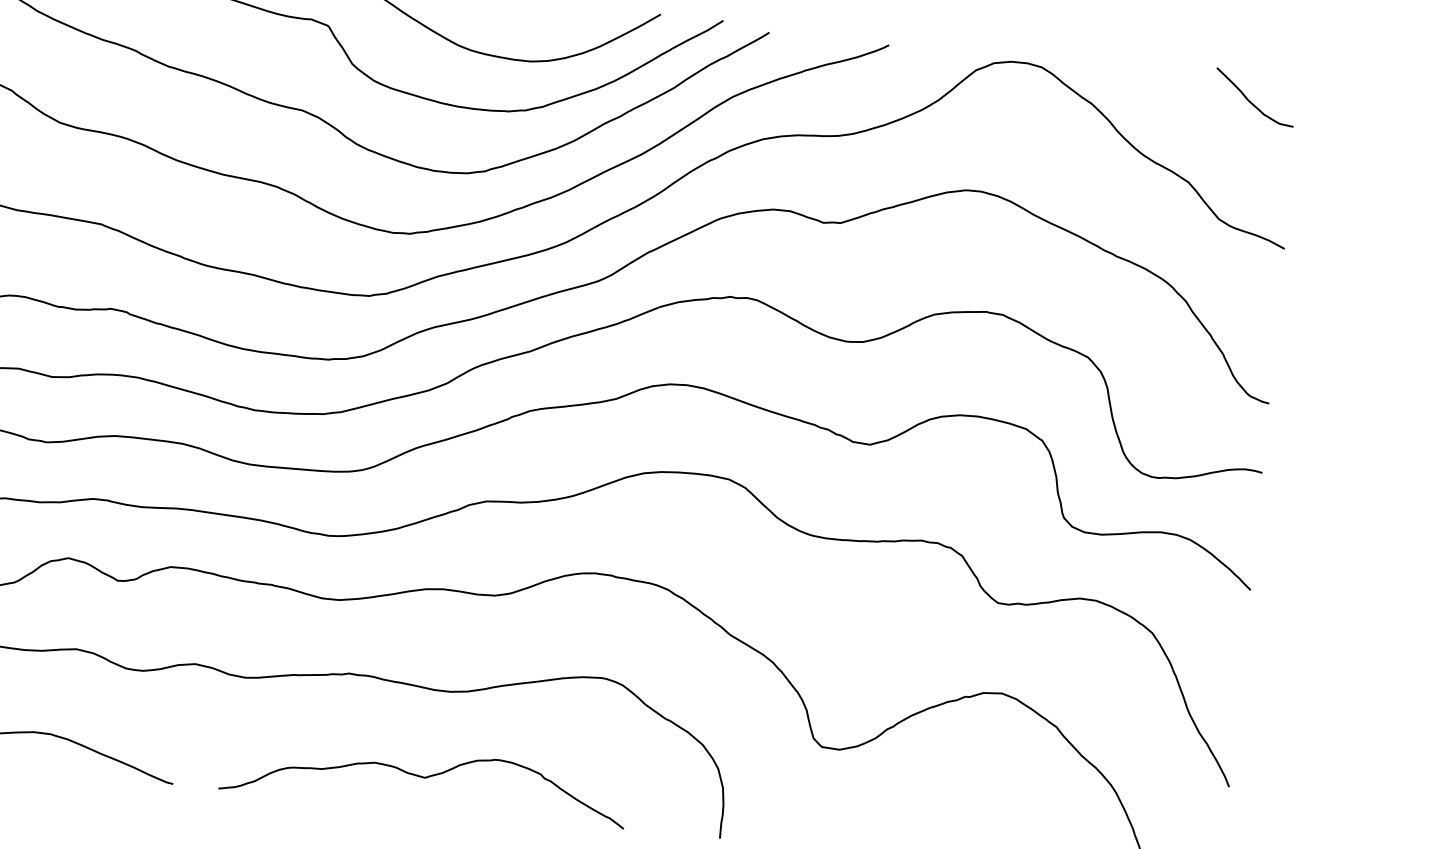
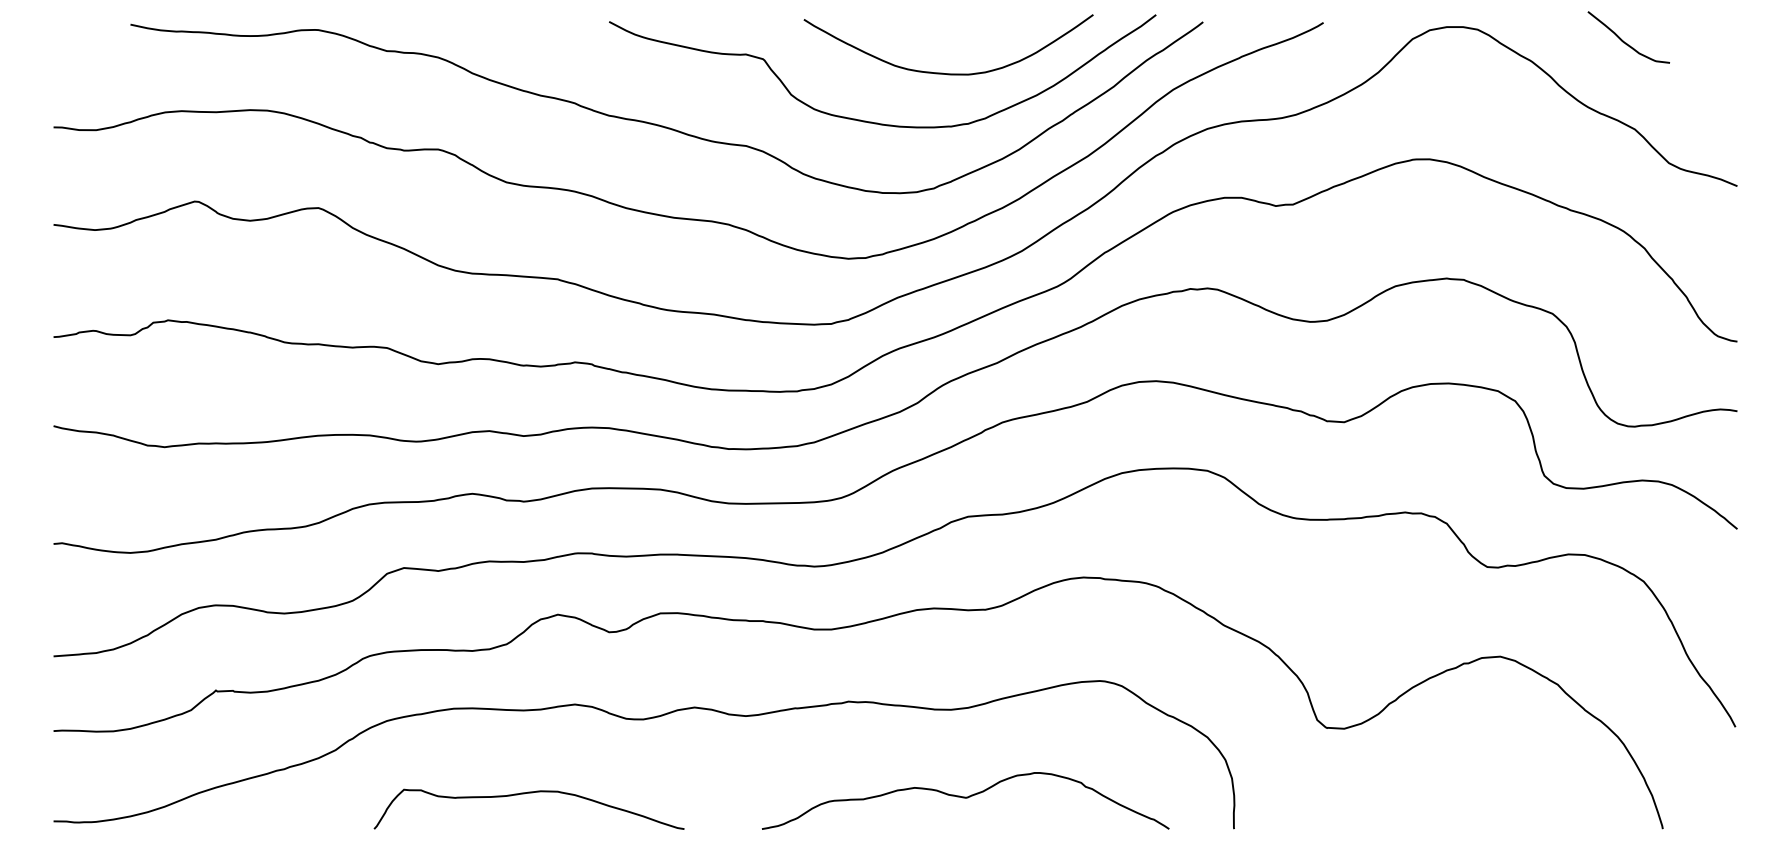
curve: (1252, 102) -> (1626, 42), moved
curve: (423, 778) -> (965, 798), moved

